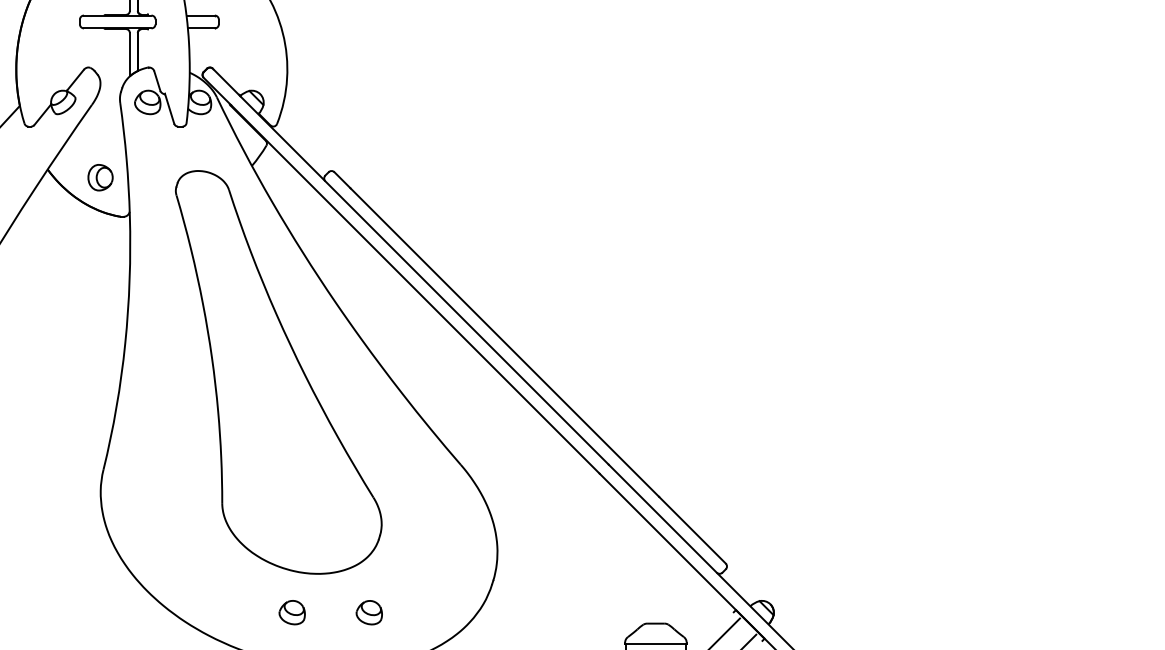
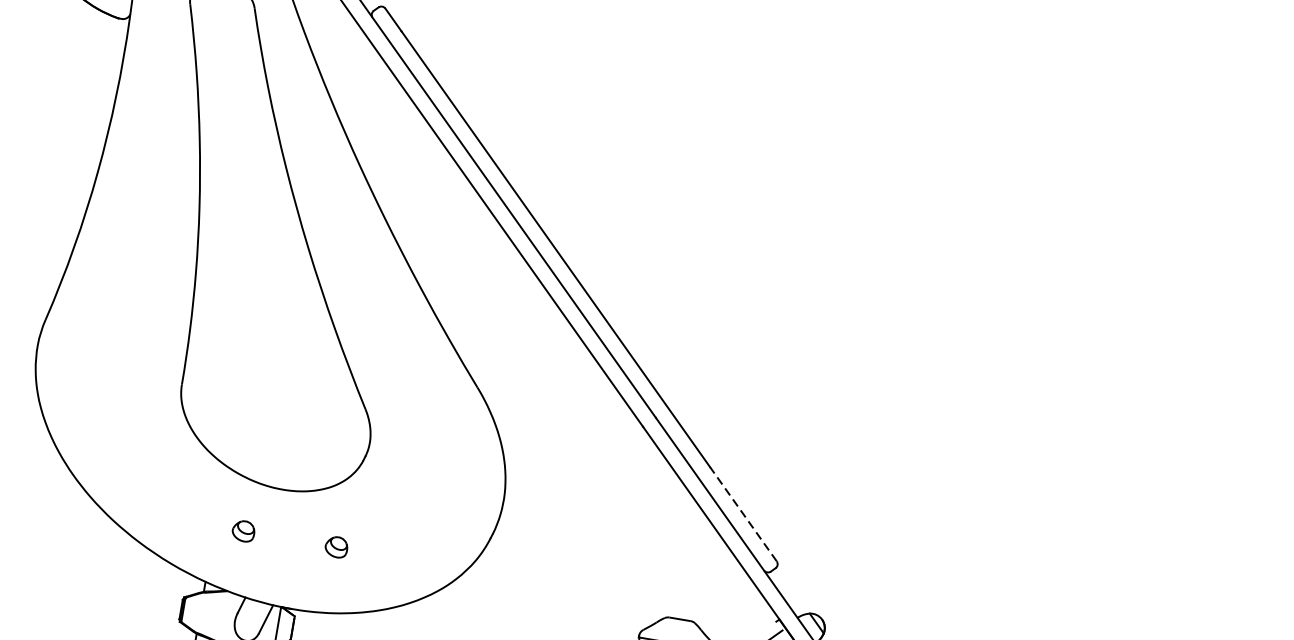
line: (692, 529) -> (743, 513), solid -> dashed
part: (291, 612) -> (242, 530), size x0.7
part: (368, 612) -> (335, 546), size x0.7

